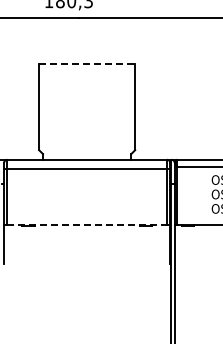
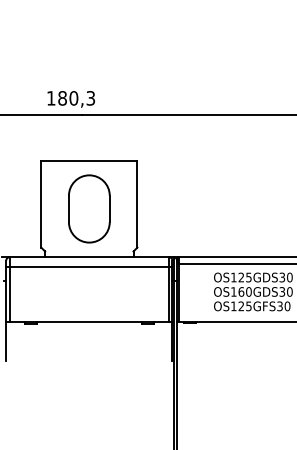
line: (87, 64) -> (89, 161), dashed -> solid
part: (87, 111) -> (89, 208), added
line: (87, 225) -> (89, 322), dashed -> solid

